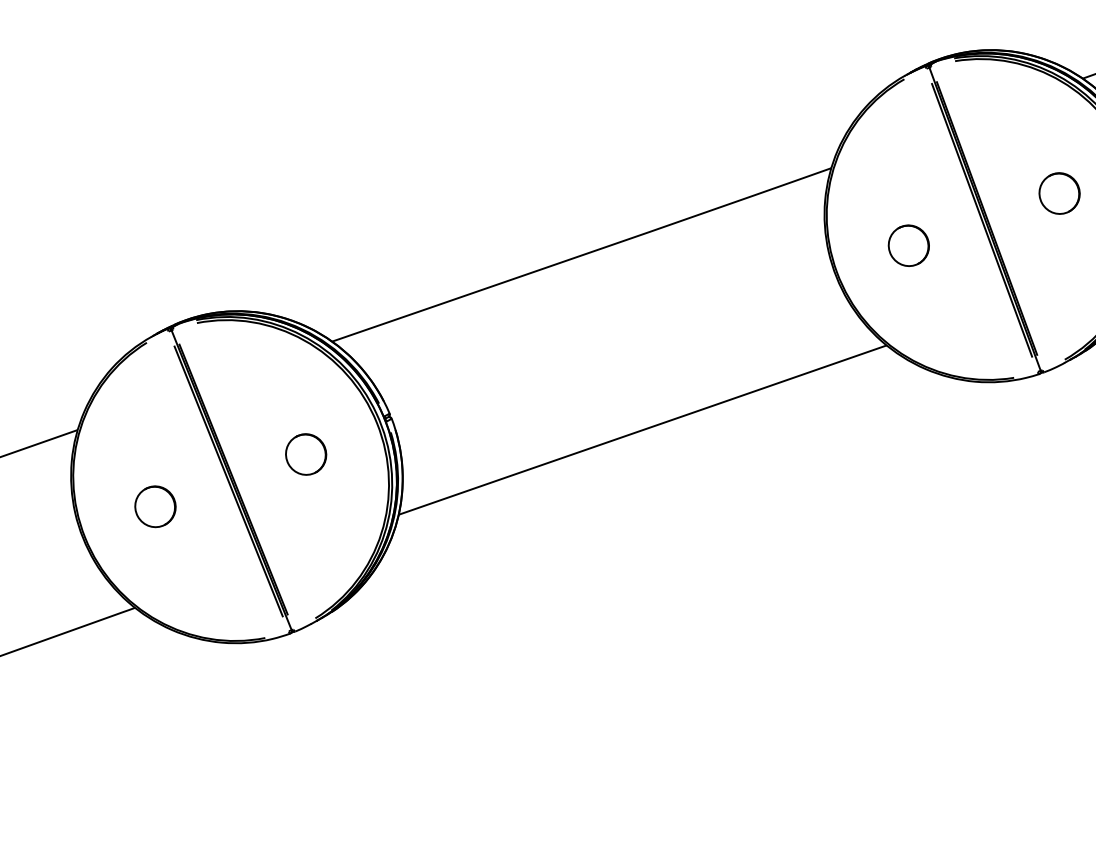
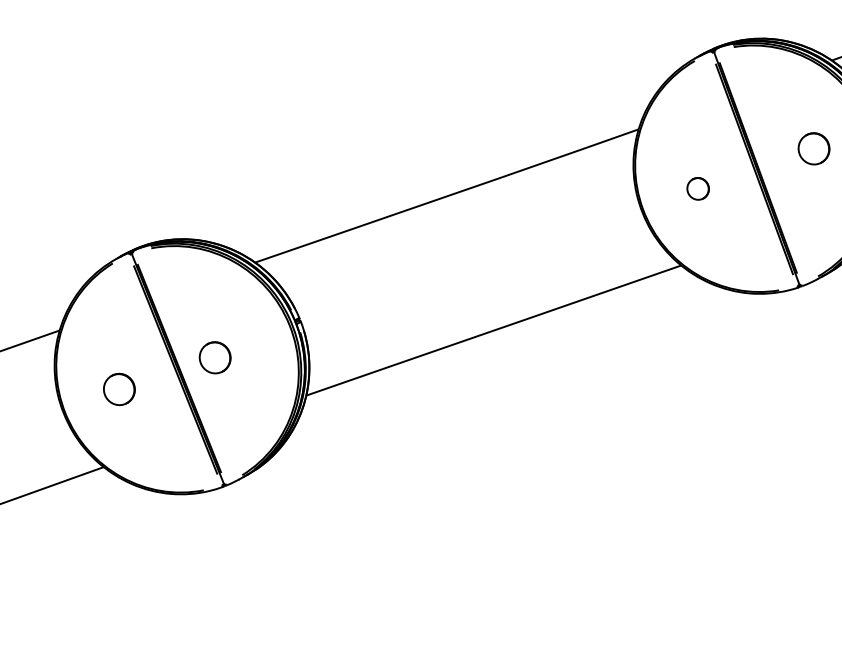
part: (908, 245) -> (697, 188), size x0.7
part: (306, 454) -> (215, 357), moved

